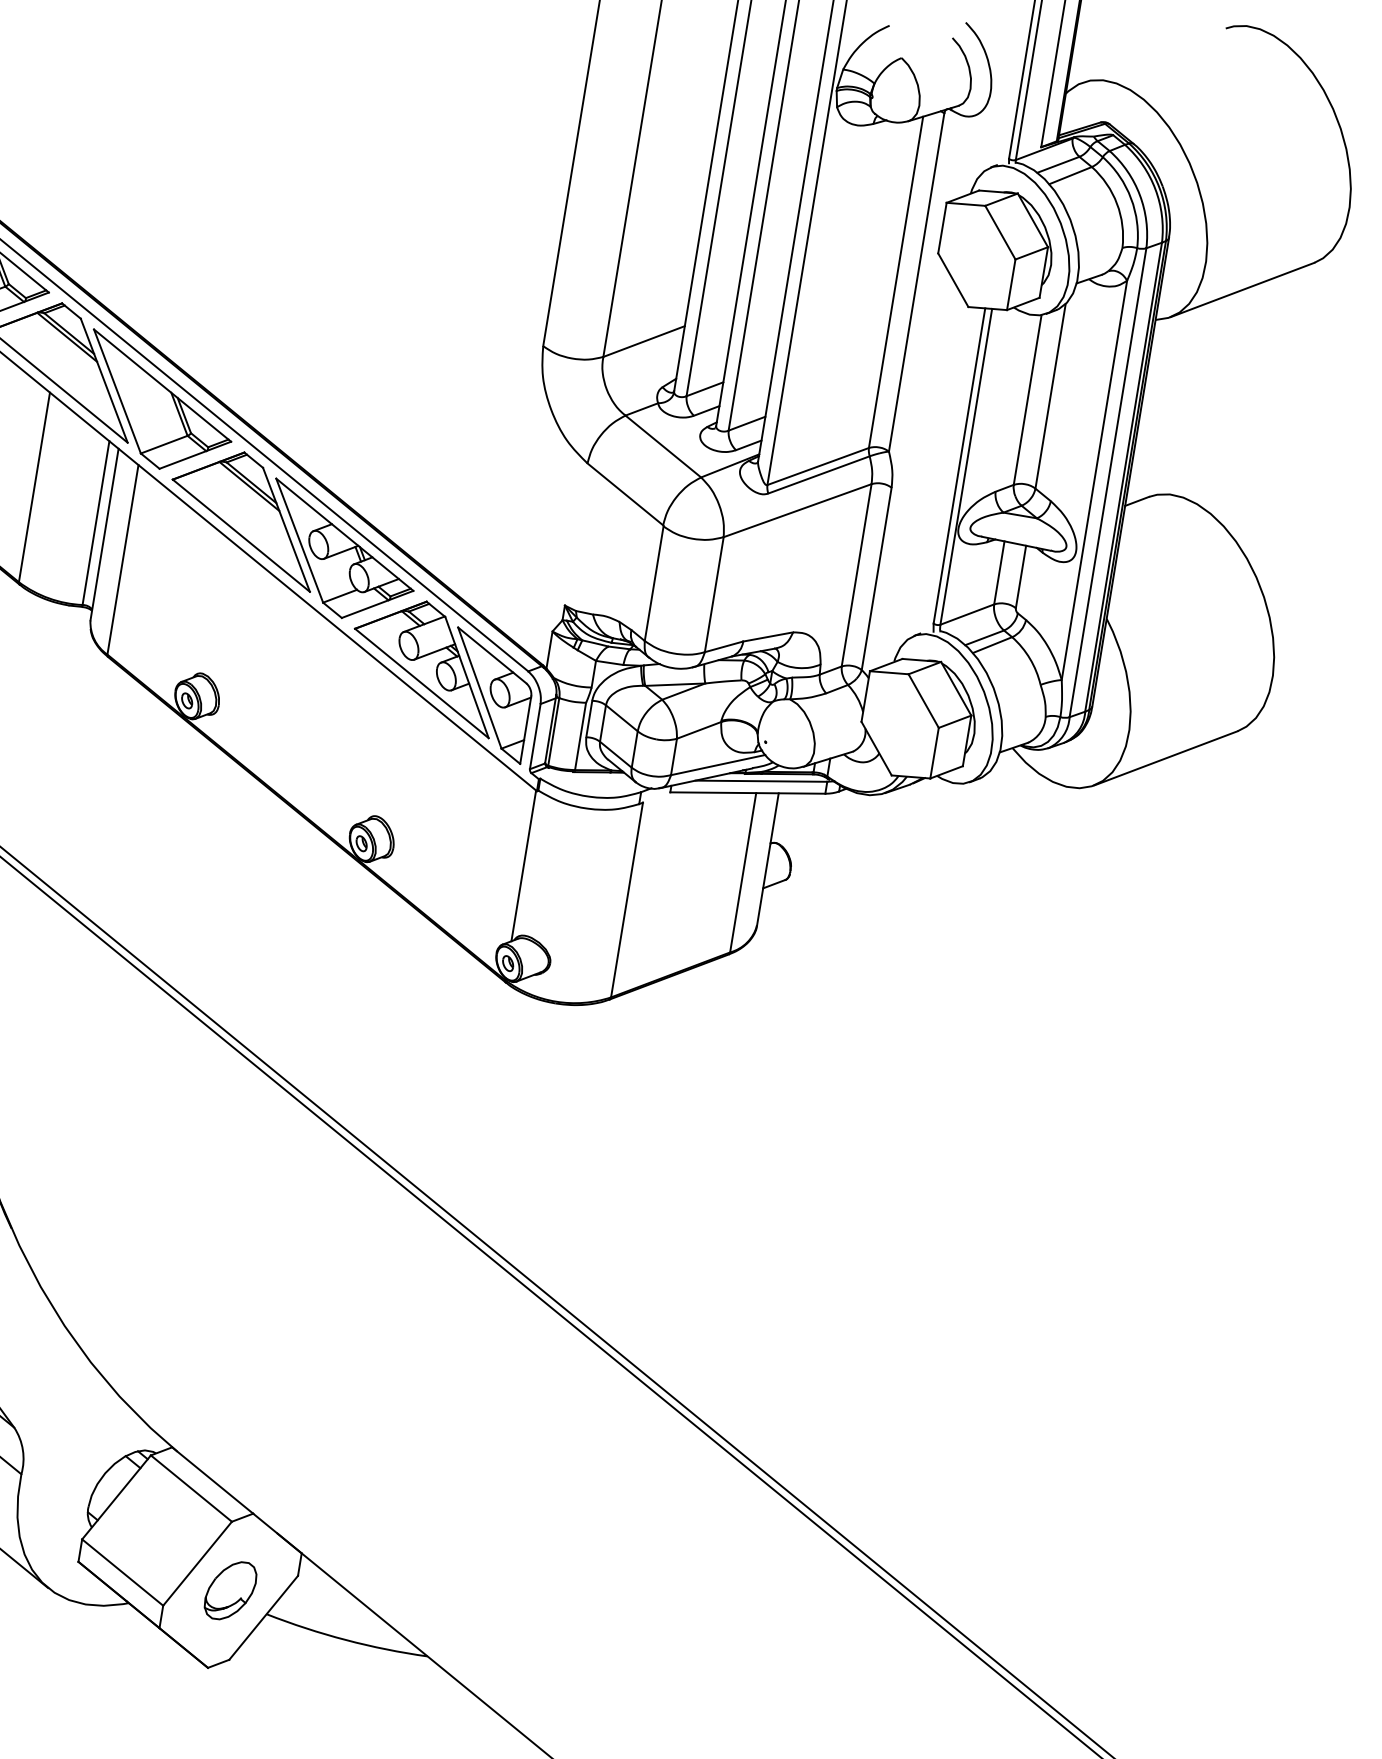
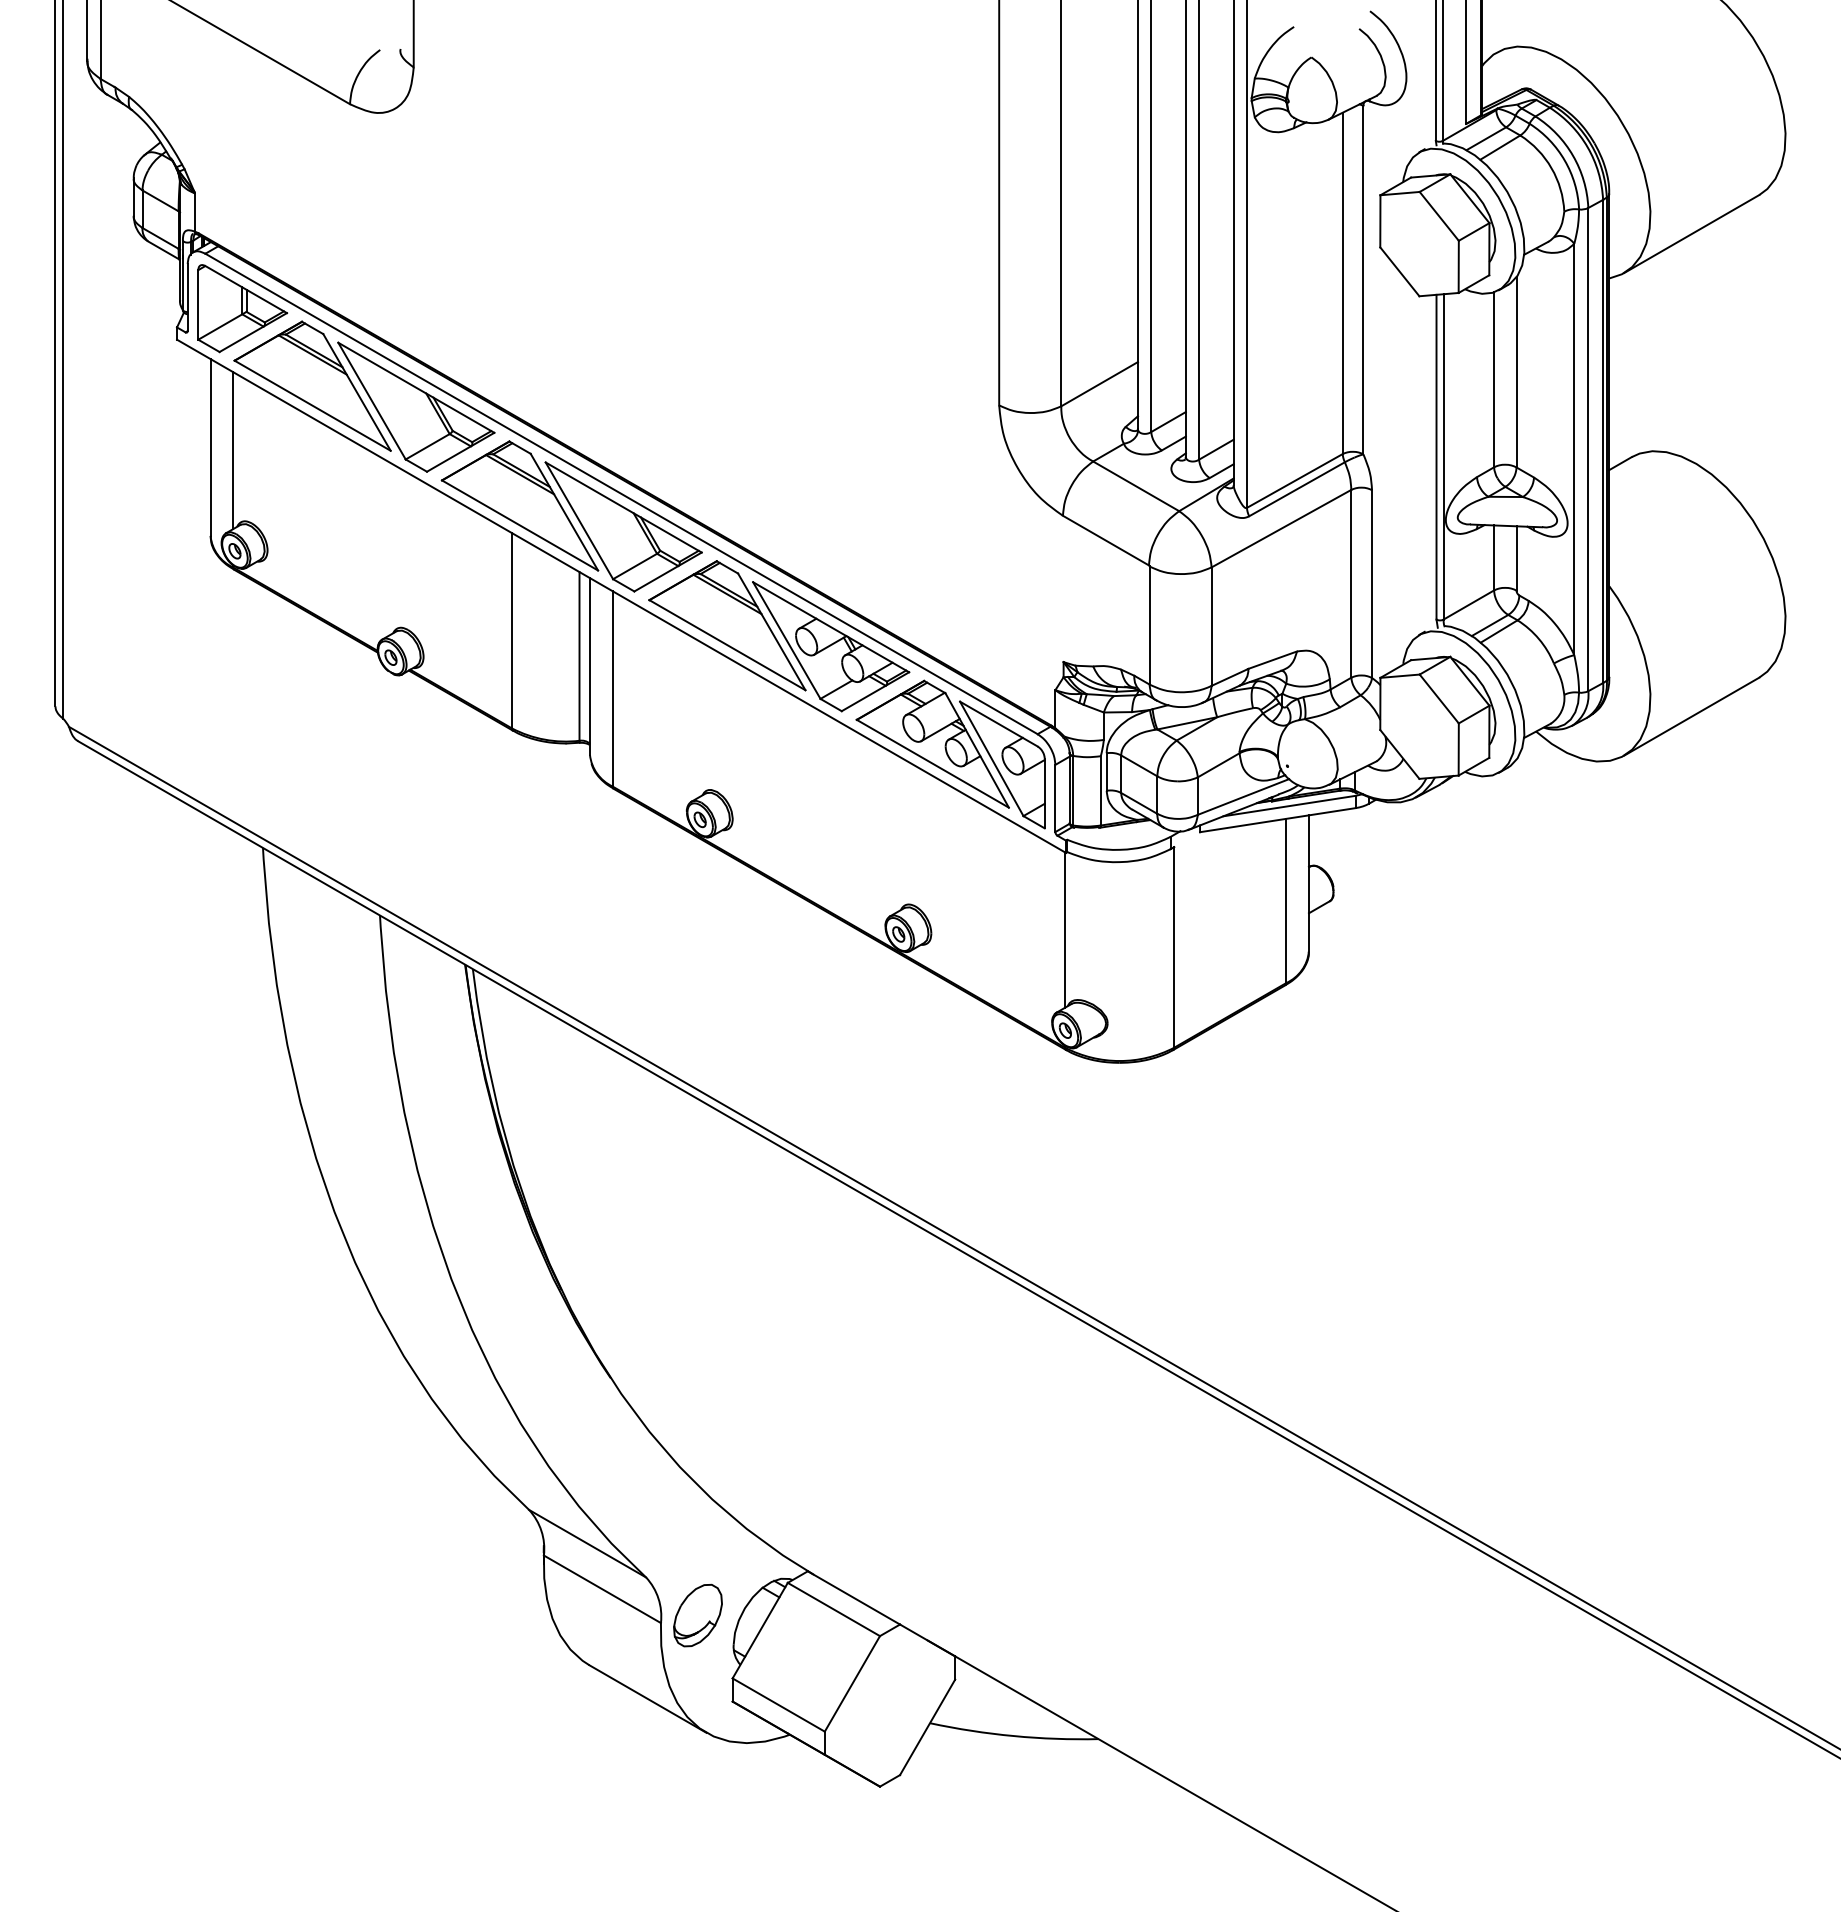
part: (230, 1590) -> (697, 1615), moved

